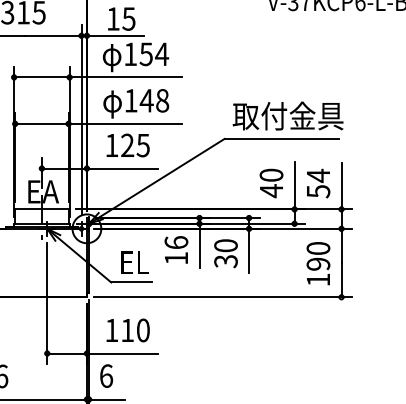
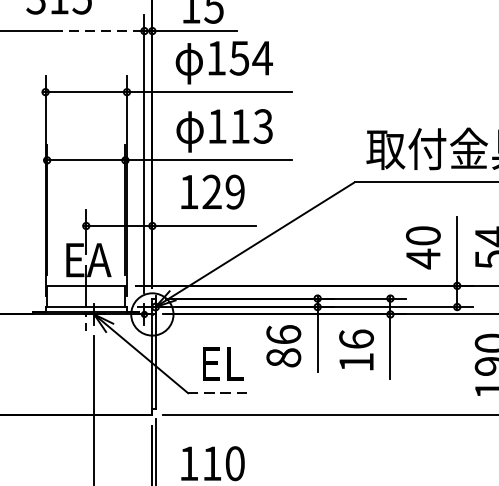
line: (52, 35) -> (101, 30), solid -> dashed
text: (154, 100) -> (251, 126), 148 -> 113
text: (142, 145) -> (233, 192), 125 -> 129
text: (225, 253) -> (355, 350), 30 -> 16
text: (176, 257) -> (283, 356), 16 -> 86
line: (131, 282) -> (217, 393), solid -> dashed

